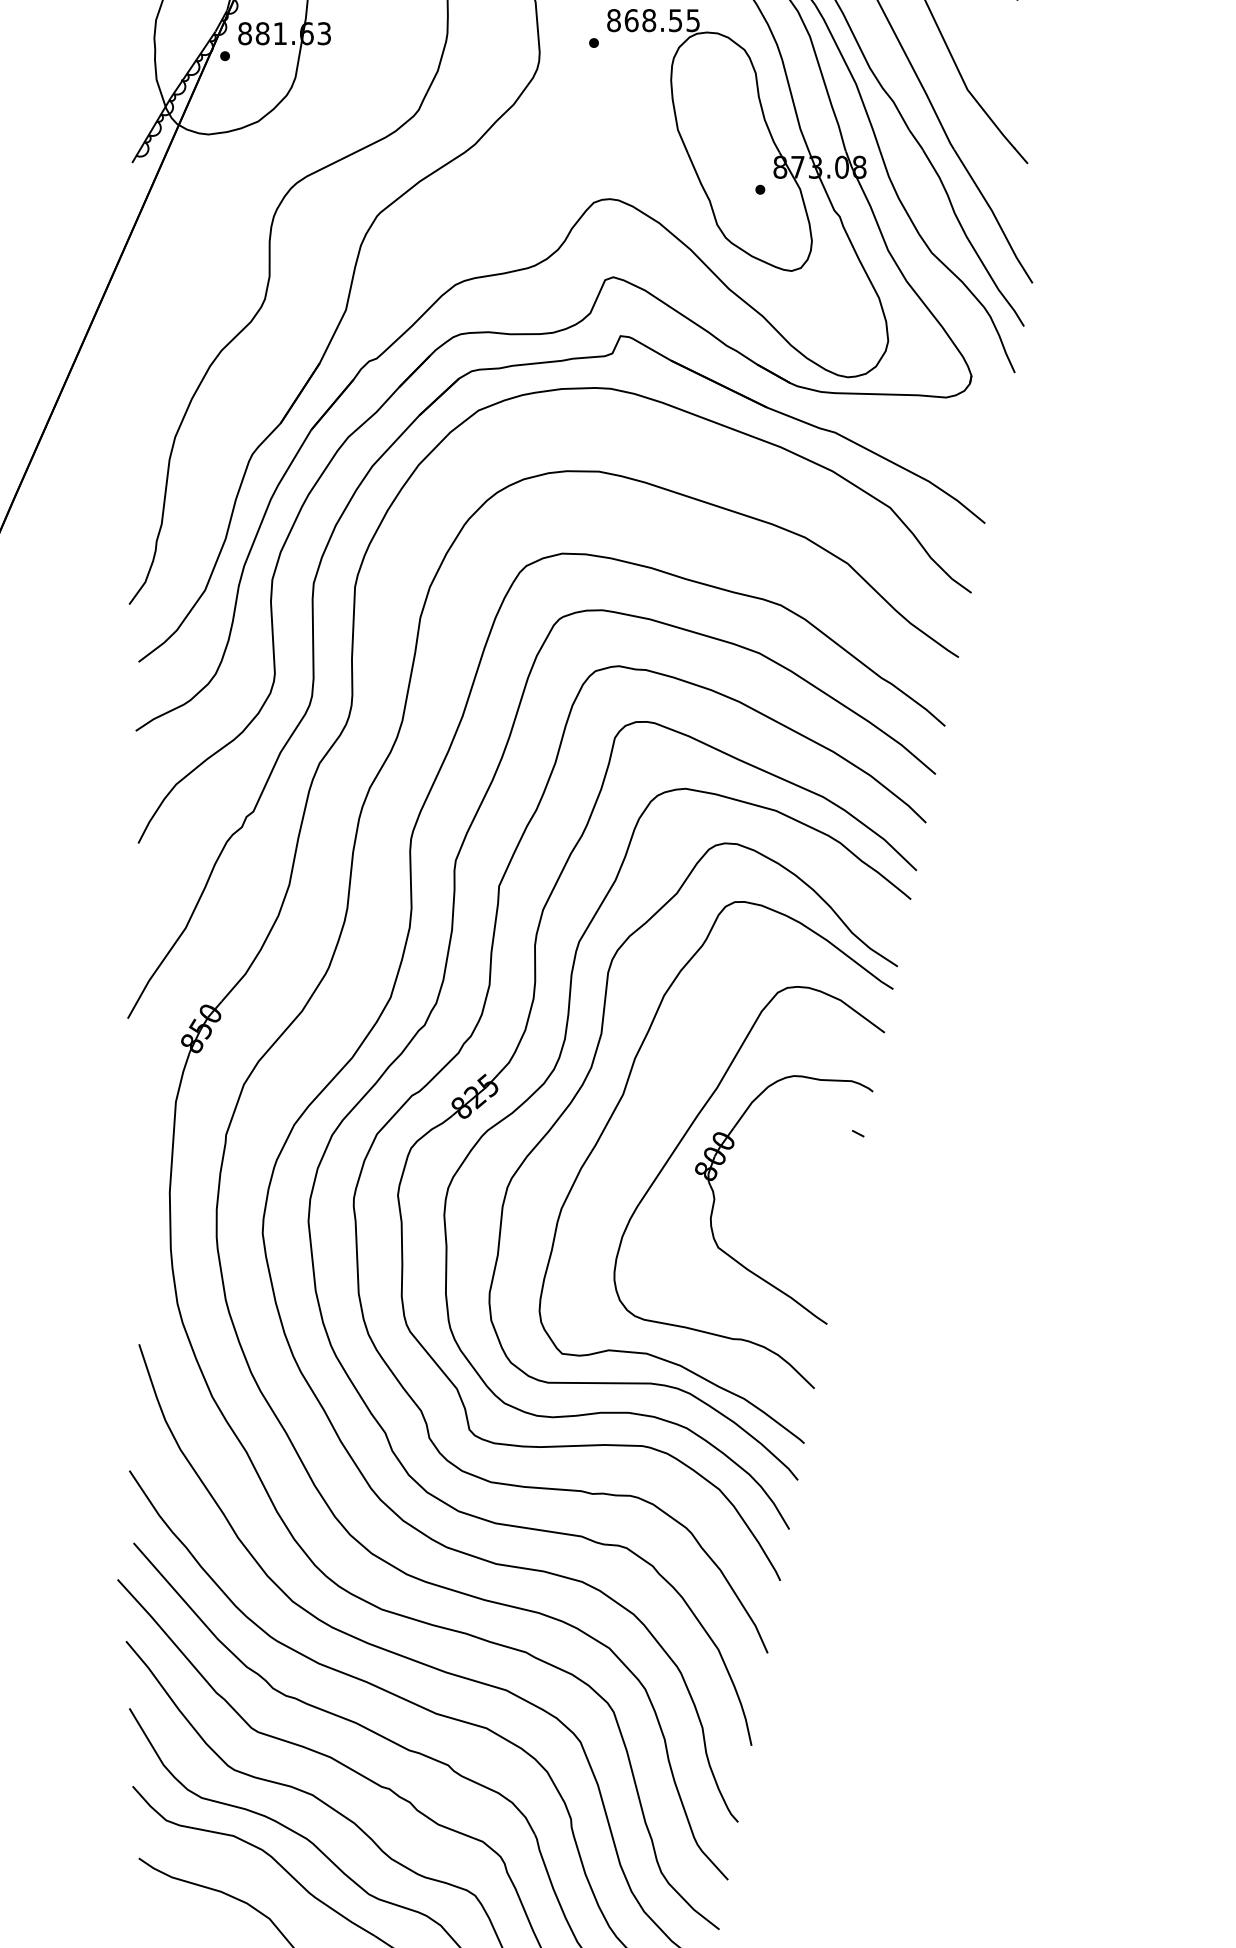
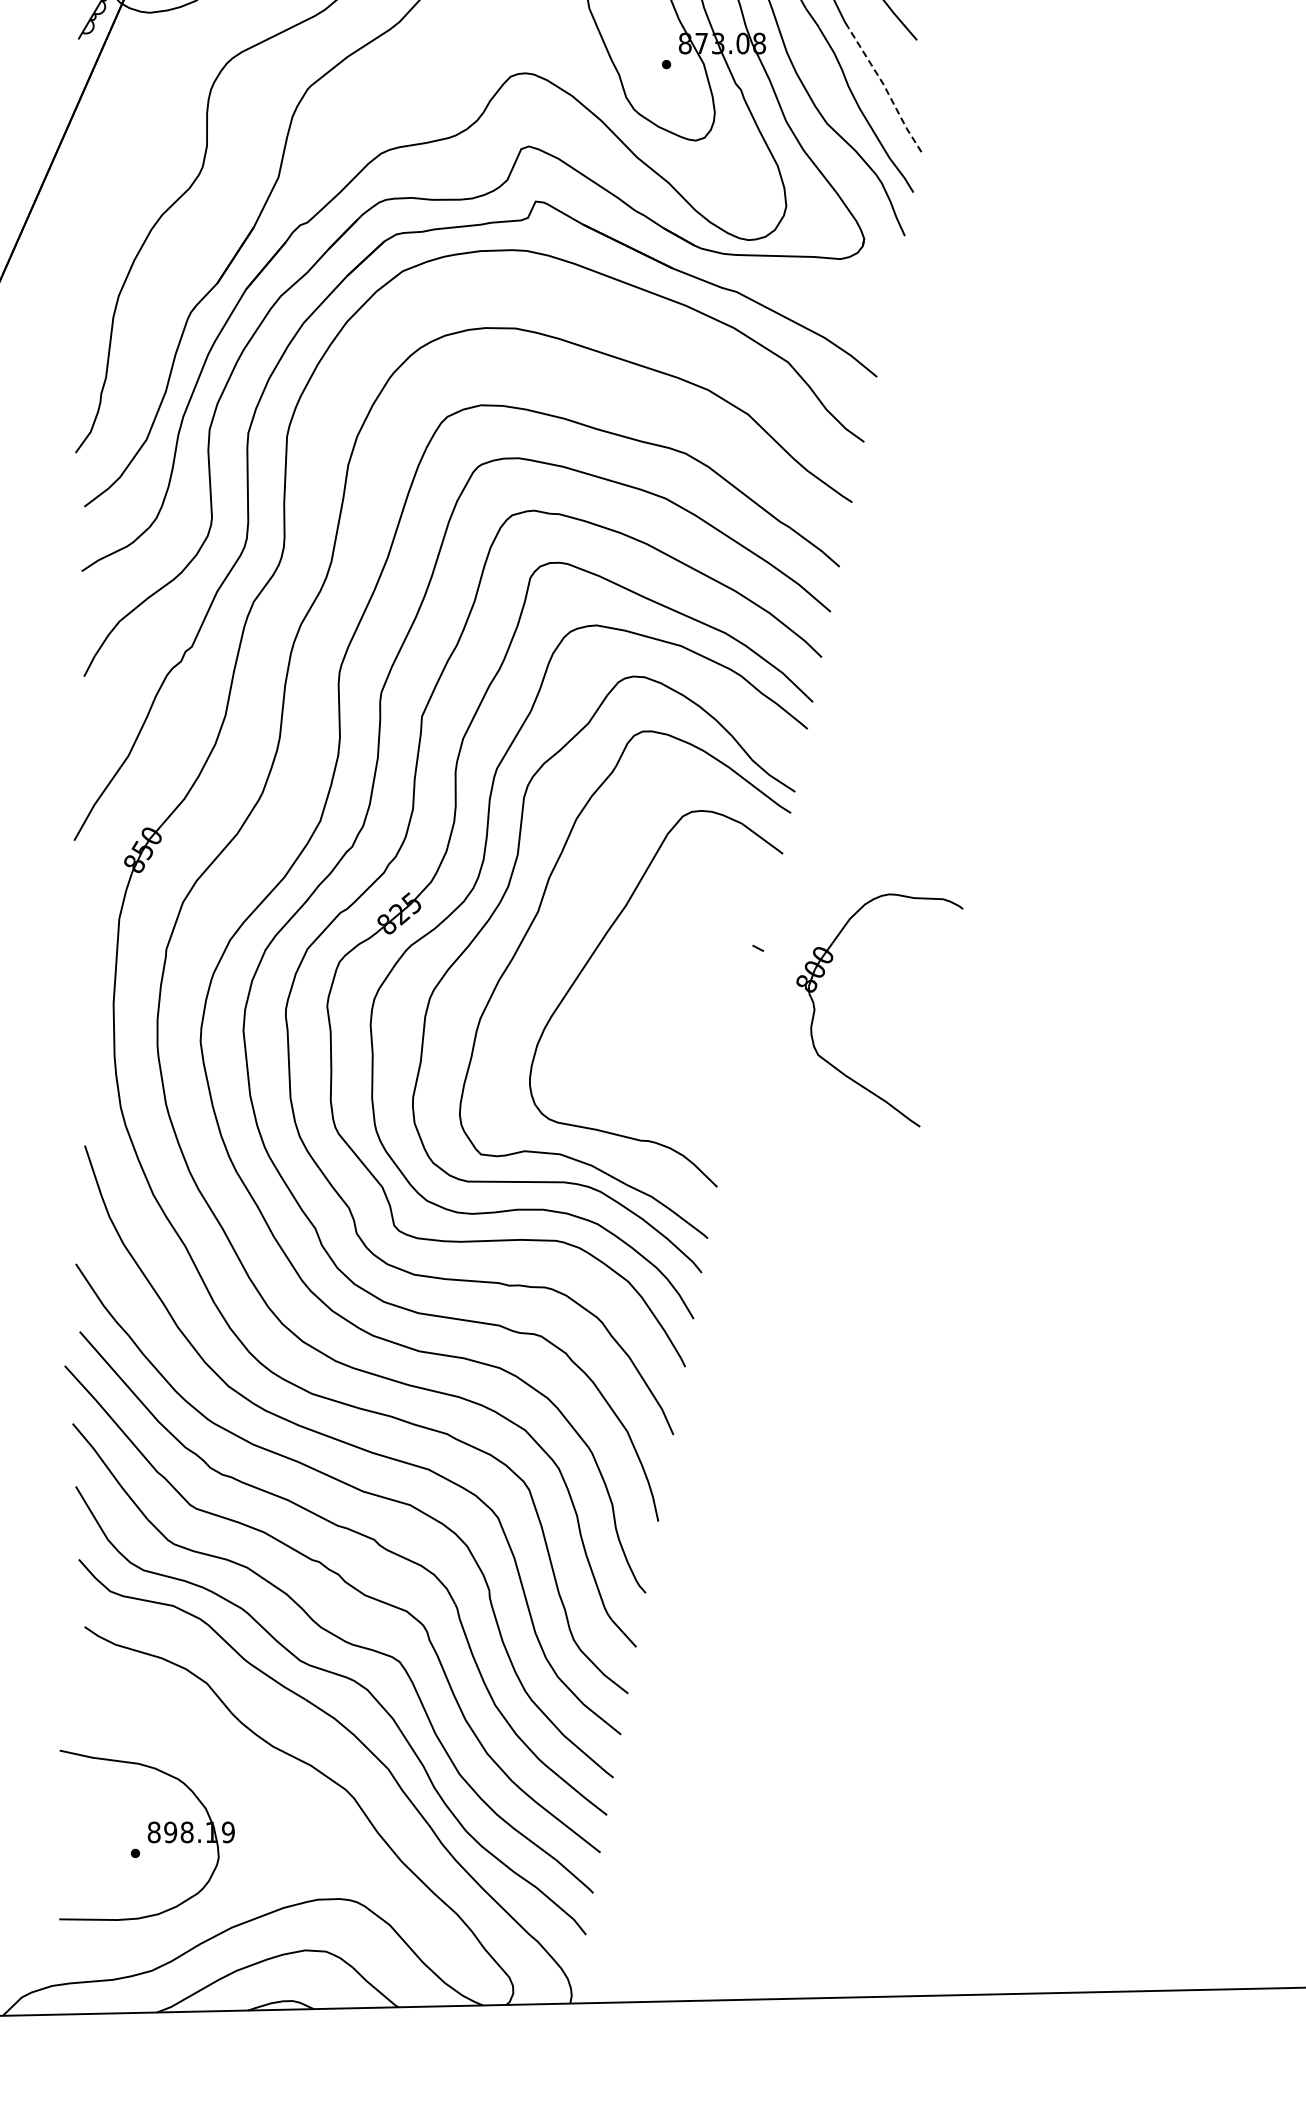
line: (994, 215) -> (885, 88), solid -> dashed
part: (715, 1200) -> (815, 1010), moved

